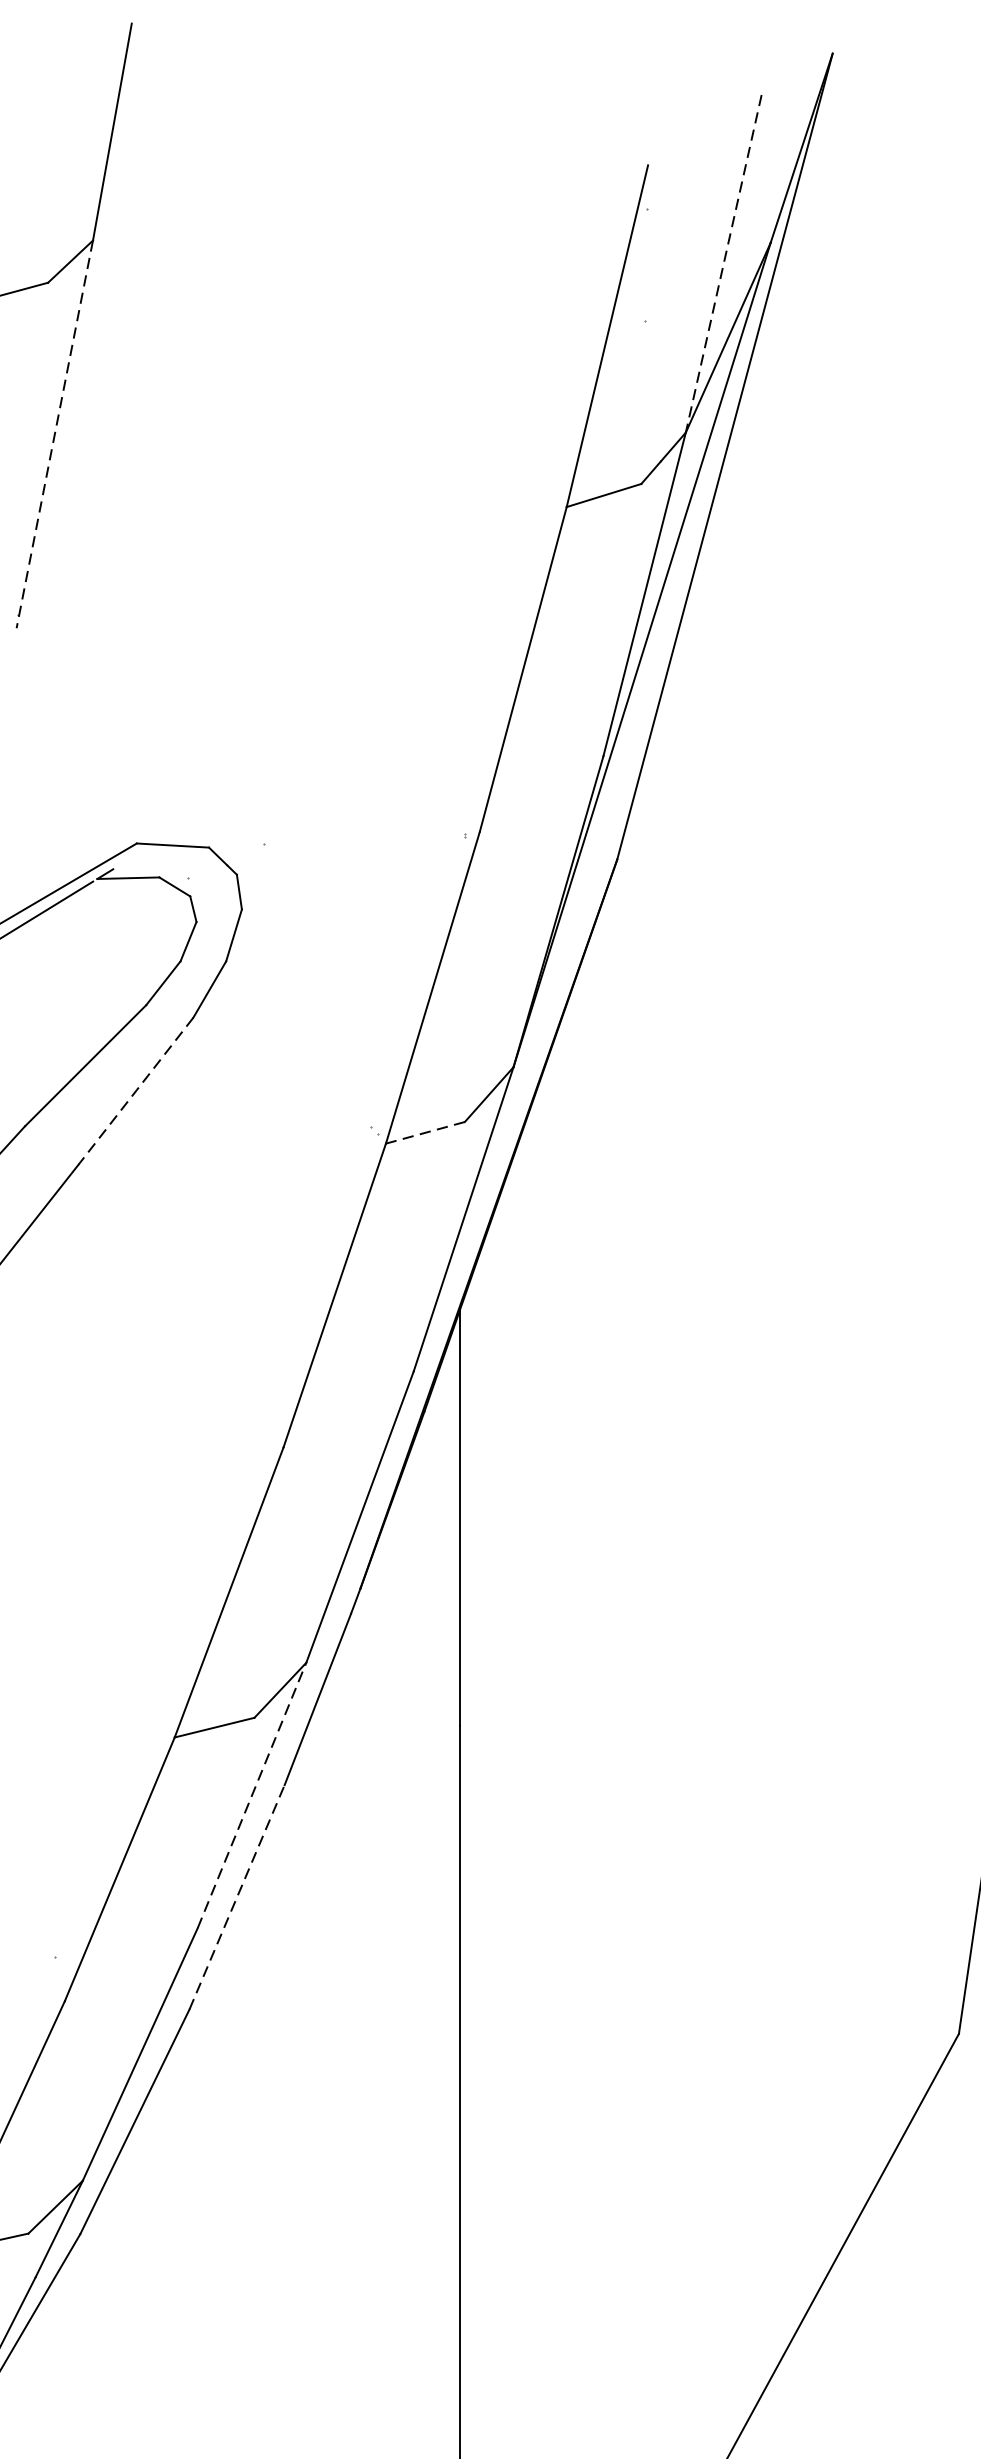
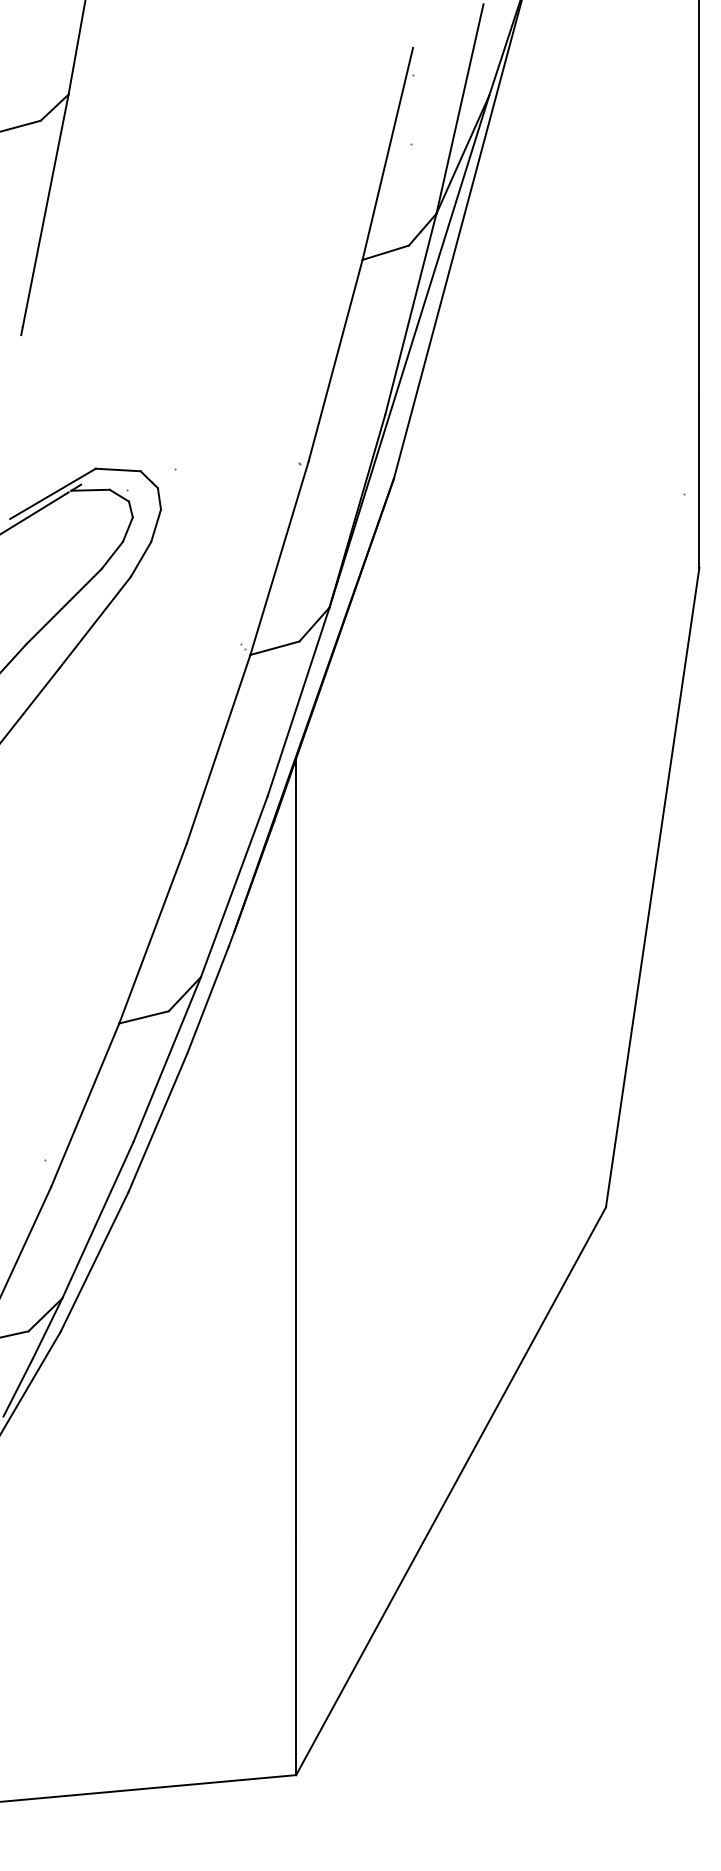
line: (722, 264) -> (459, 109), dashed -> solid
line: (54, 433) -> (44, 214), dashed -> solid
line: (136, 1091) -> (95, 622), dashed -> solid
line: (424, 1133) -> (274, 648), dashed -> solid
line: (252, 1795) -> (167, 1059), dashed -> solid
line: (237, 1897) -> (158, 1122), dashed -> solid

